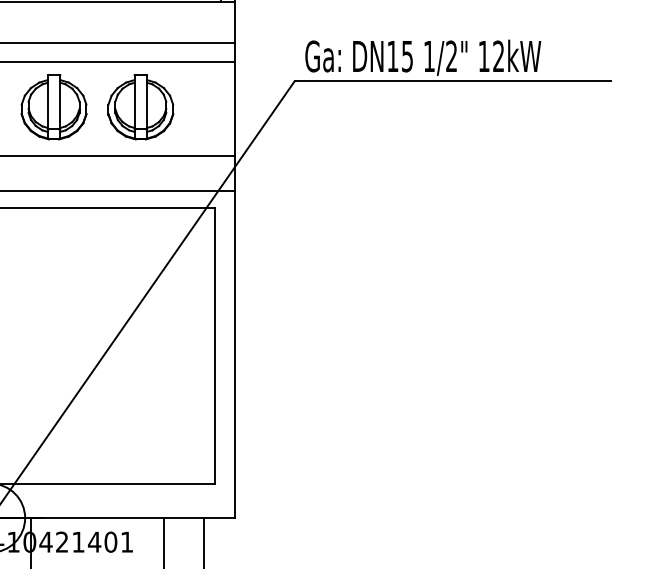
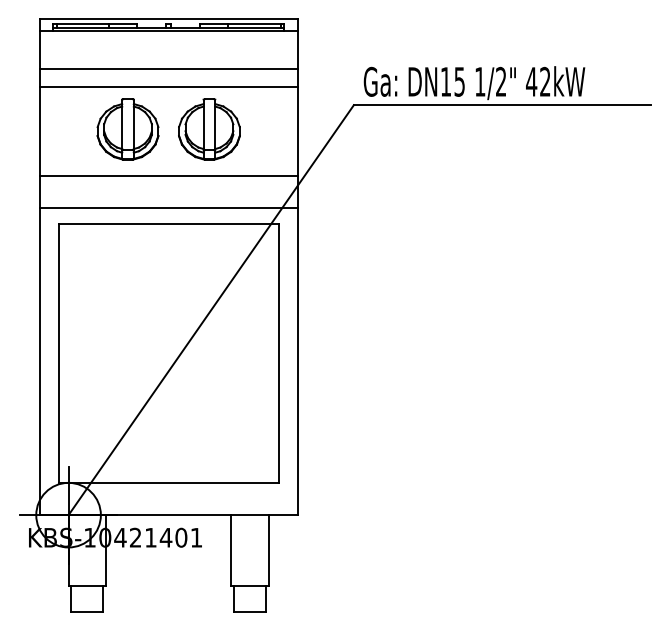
text: (483, 56) -> (531, 81), 12kW -> 42kW

